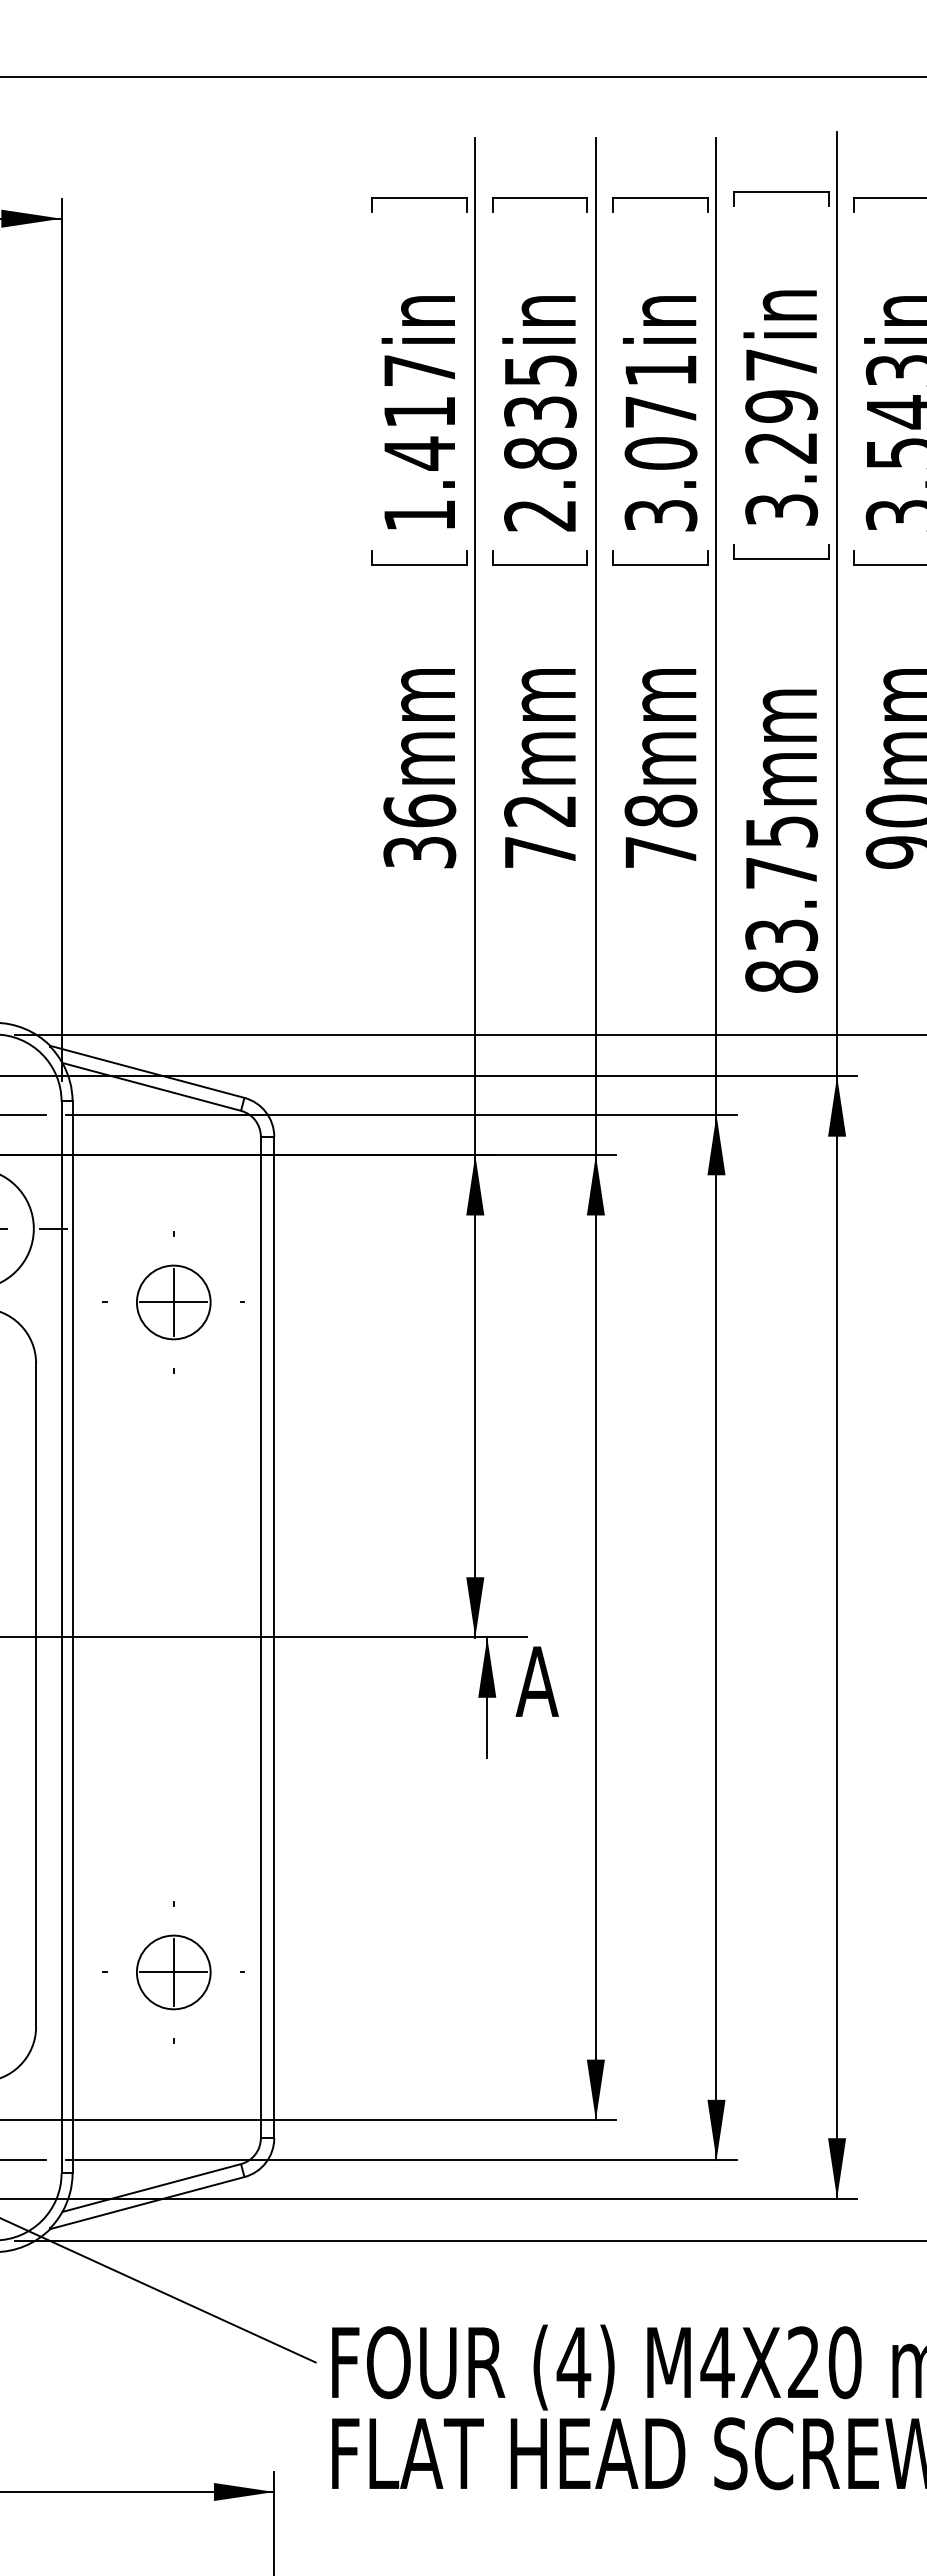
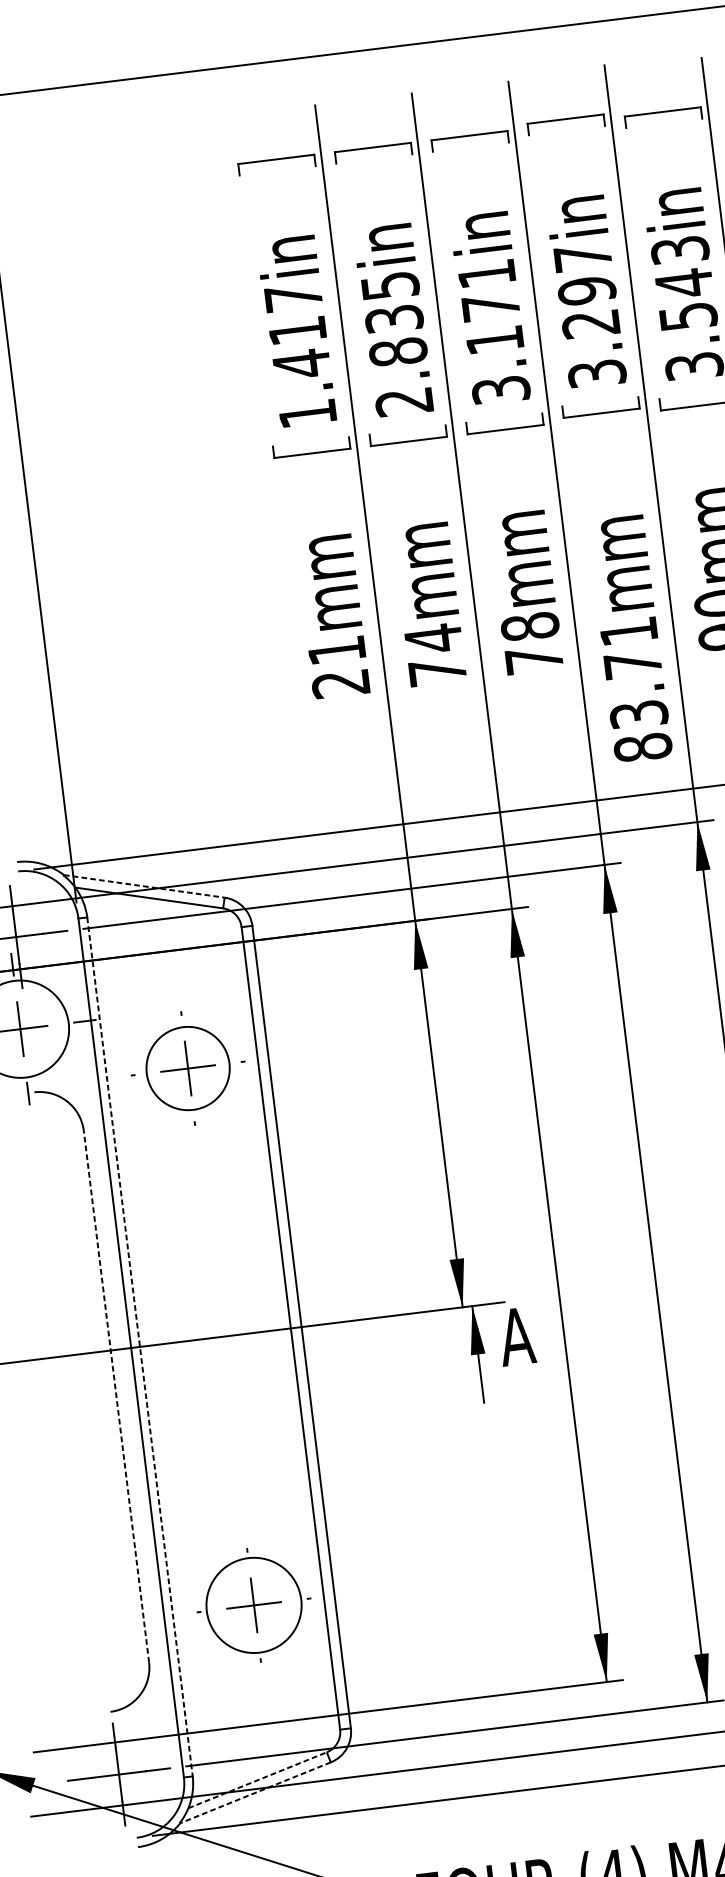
text: (660, 453) -> (494, 340), 3.071in -> 3.171in
text: (539, 811) -> (432, 639), 72mm -> 74mm
text: (419, 831) -> (338, 666), 36mm -> 21mm
text: (782, 831) -> (629, 631), 83.75mm -> 83.71mm
line: (147, 1071) -> (144, 886), solid -> dashed
circle: (173, 1302) -> (187, 1068), size x1.4
line: (72, 1637) -> (139, 1346), solid -> dashed
line: (36, 1695) -> (116, 1396), solid -> dashed
circle: (173, 1972) -> (253, 1605), size x1.6
line: (152, 2187) -> (258, 1779), solid -> dashed
line: (147, 2203) -> (255, 1793), solid -> dashed

